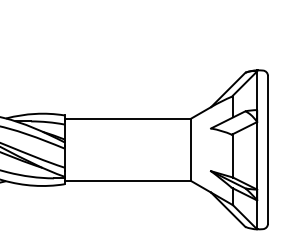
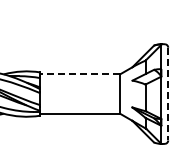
line: (128, 118) -> (80, 74), solid -> dashed
line: (268, 150) -> (168, 94), solid -> dashed

